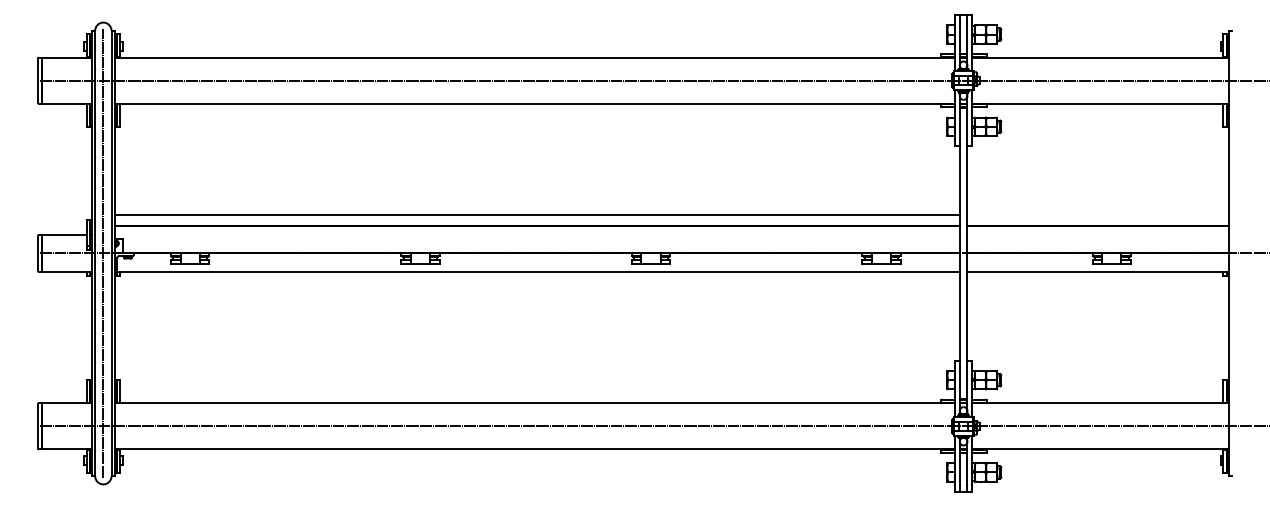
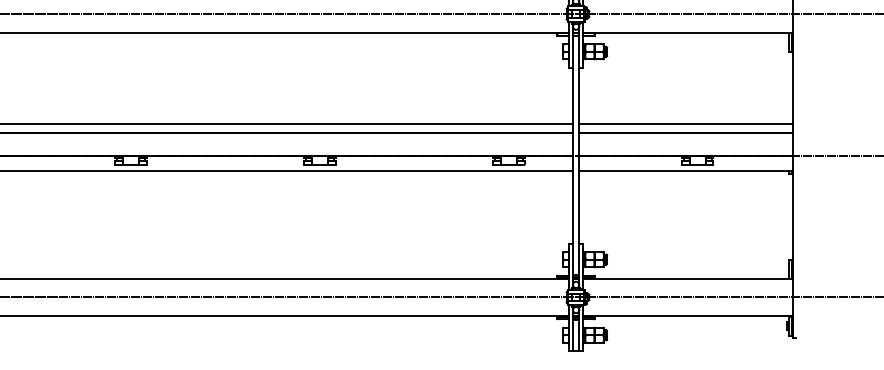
line: (1097, 214) -> (685, 123), added

